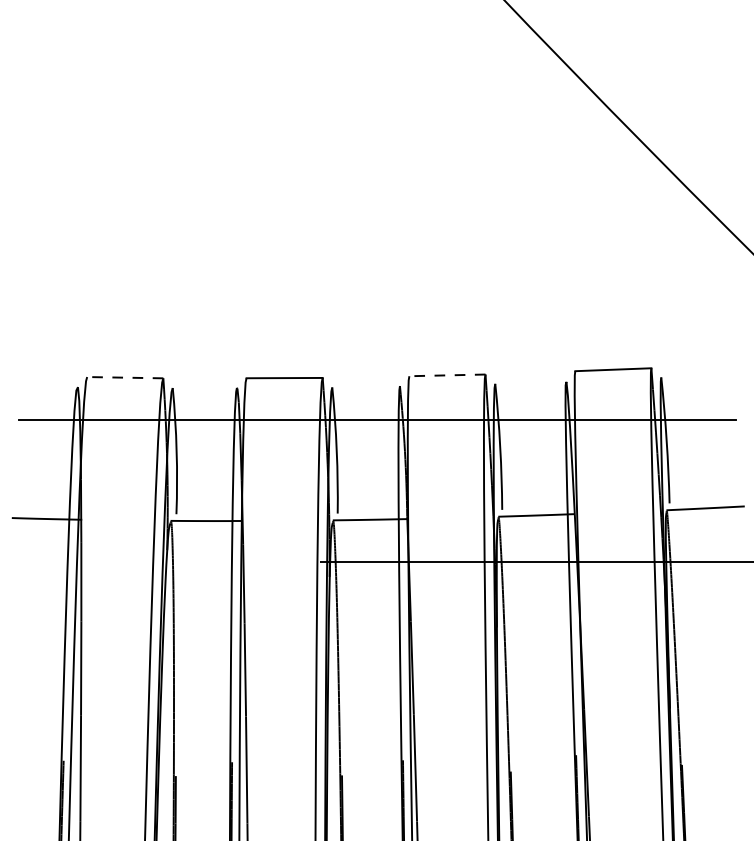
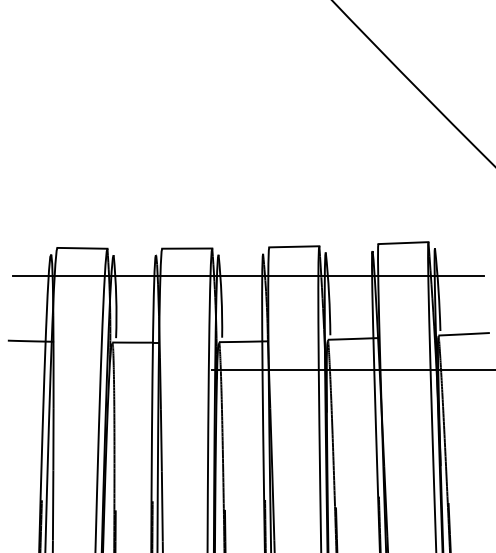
line: (446, 374) -> (293, 246), dashed -> solid
line: (123, 377) -> (81, 248), dashed -> solid

